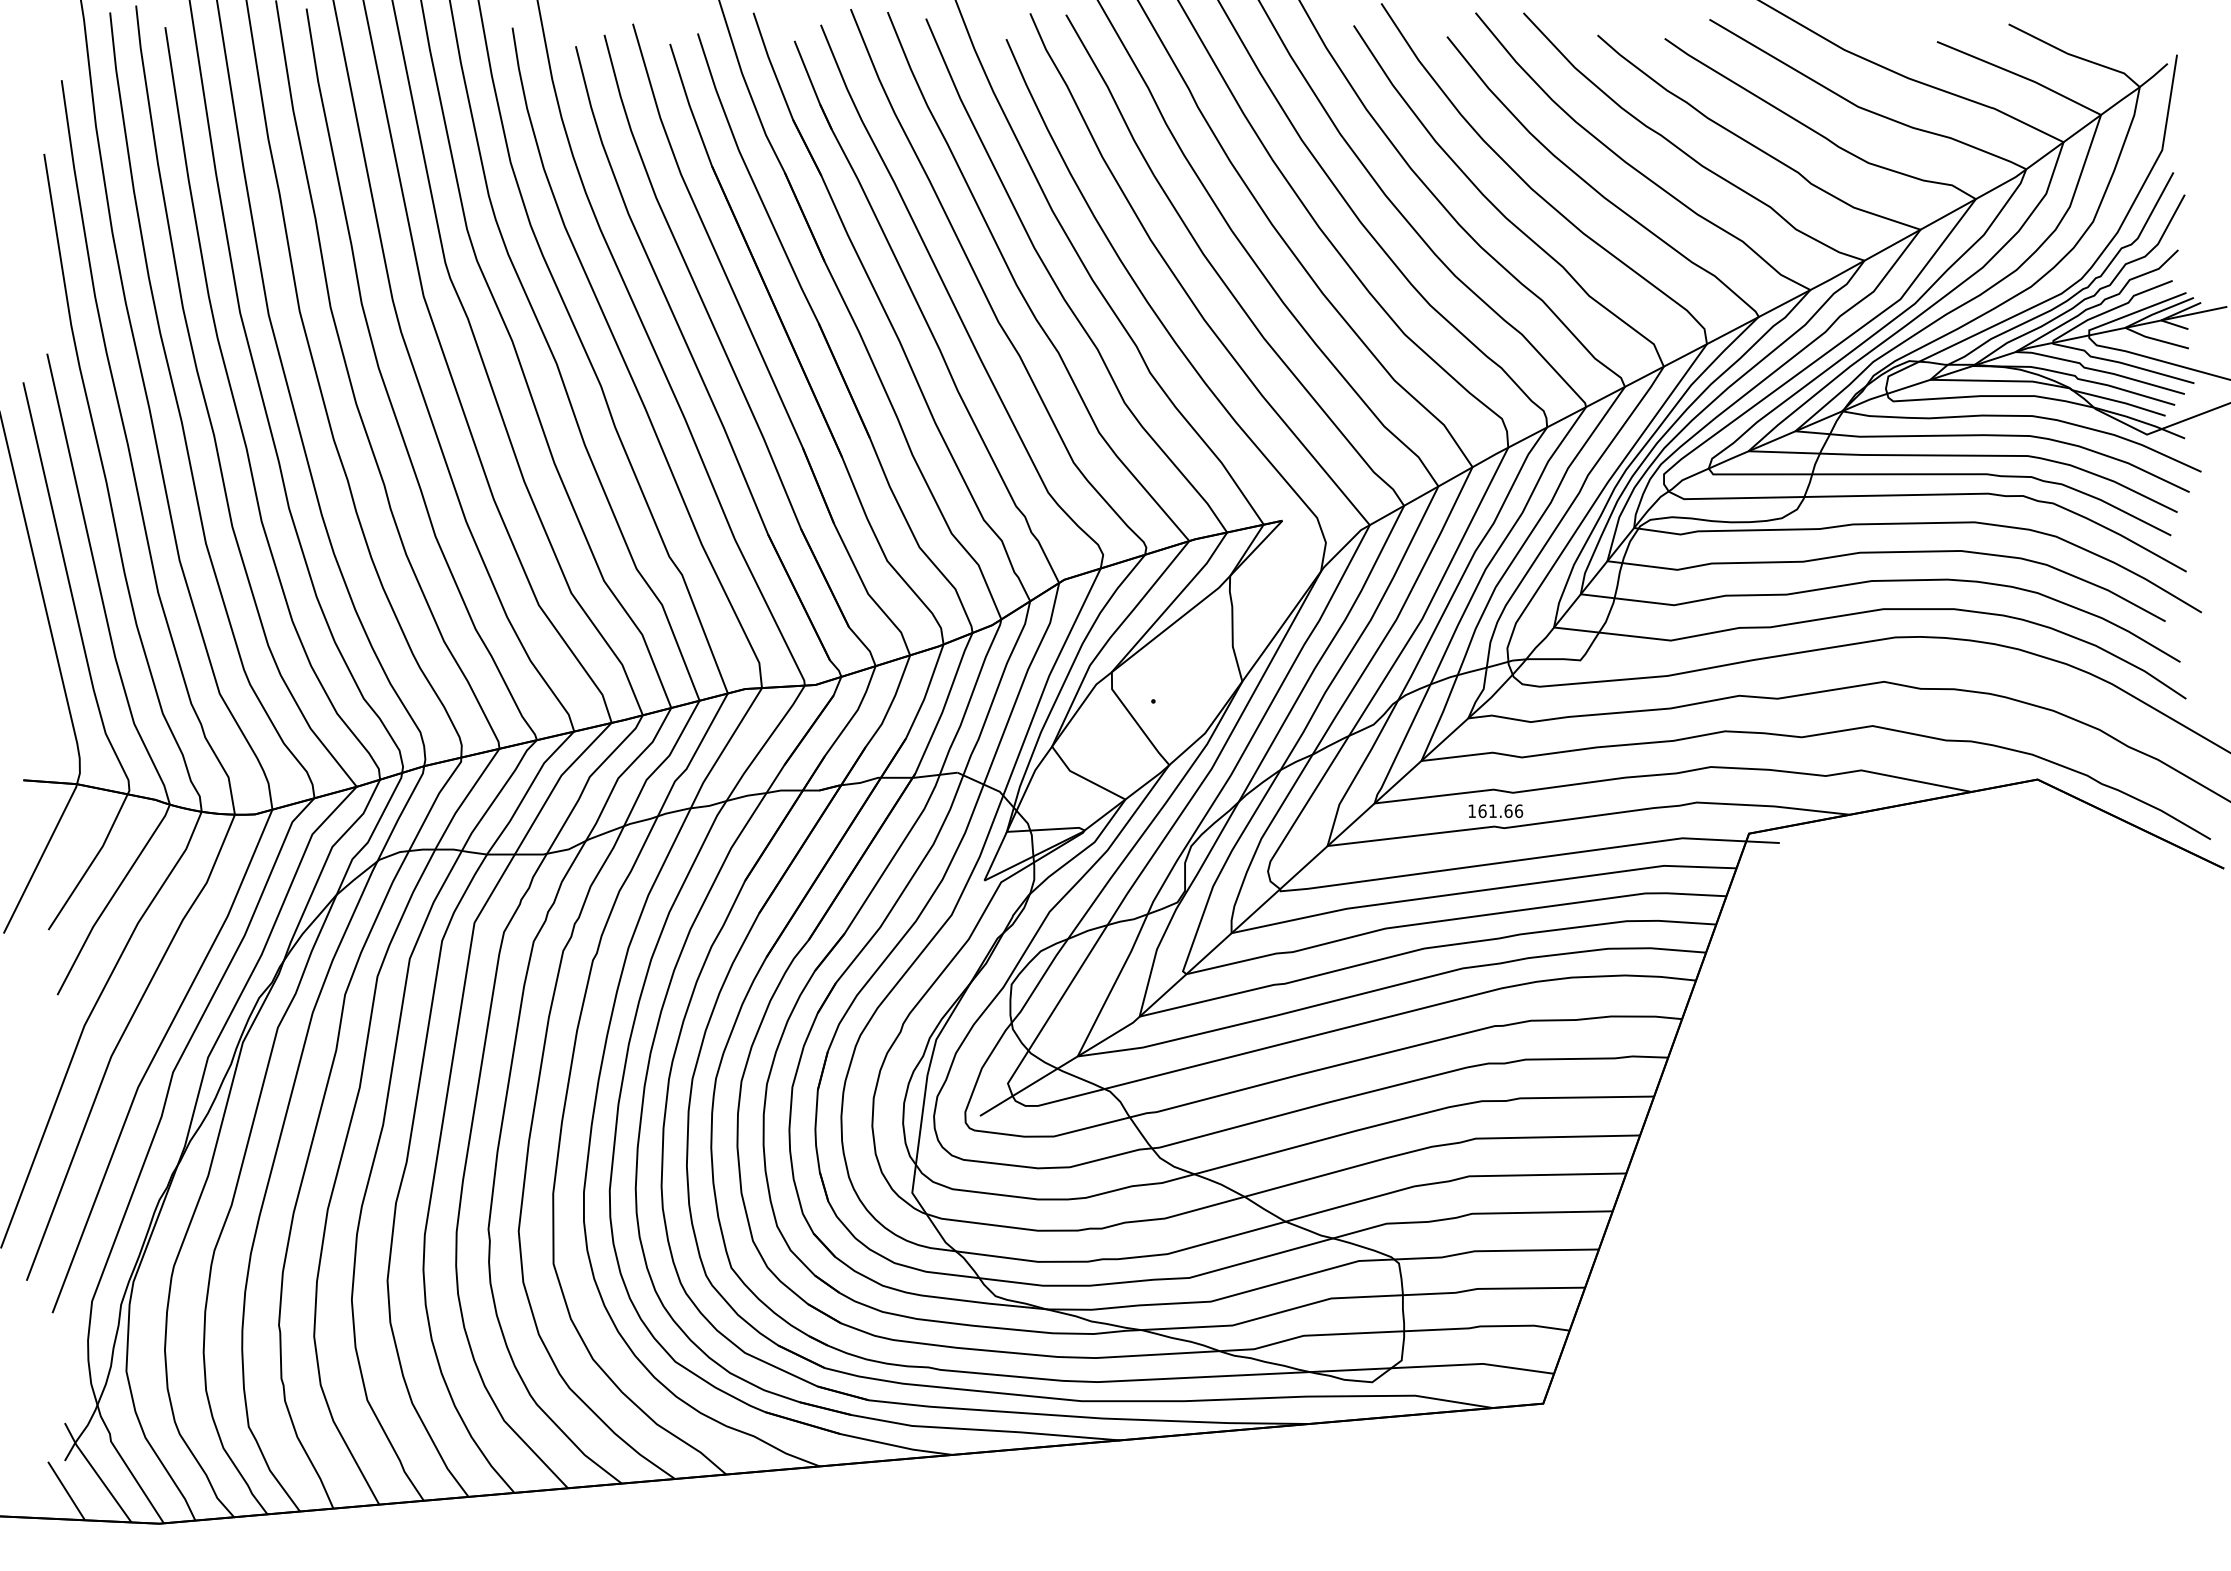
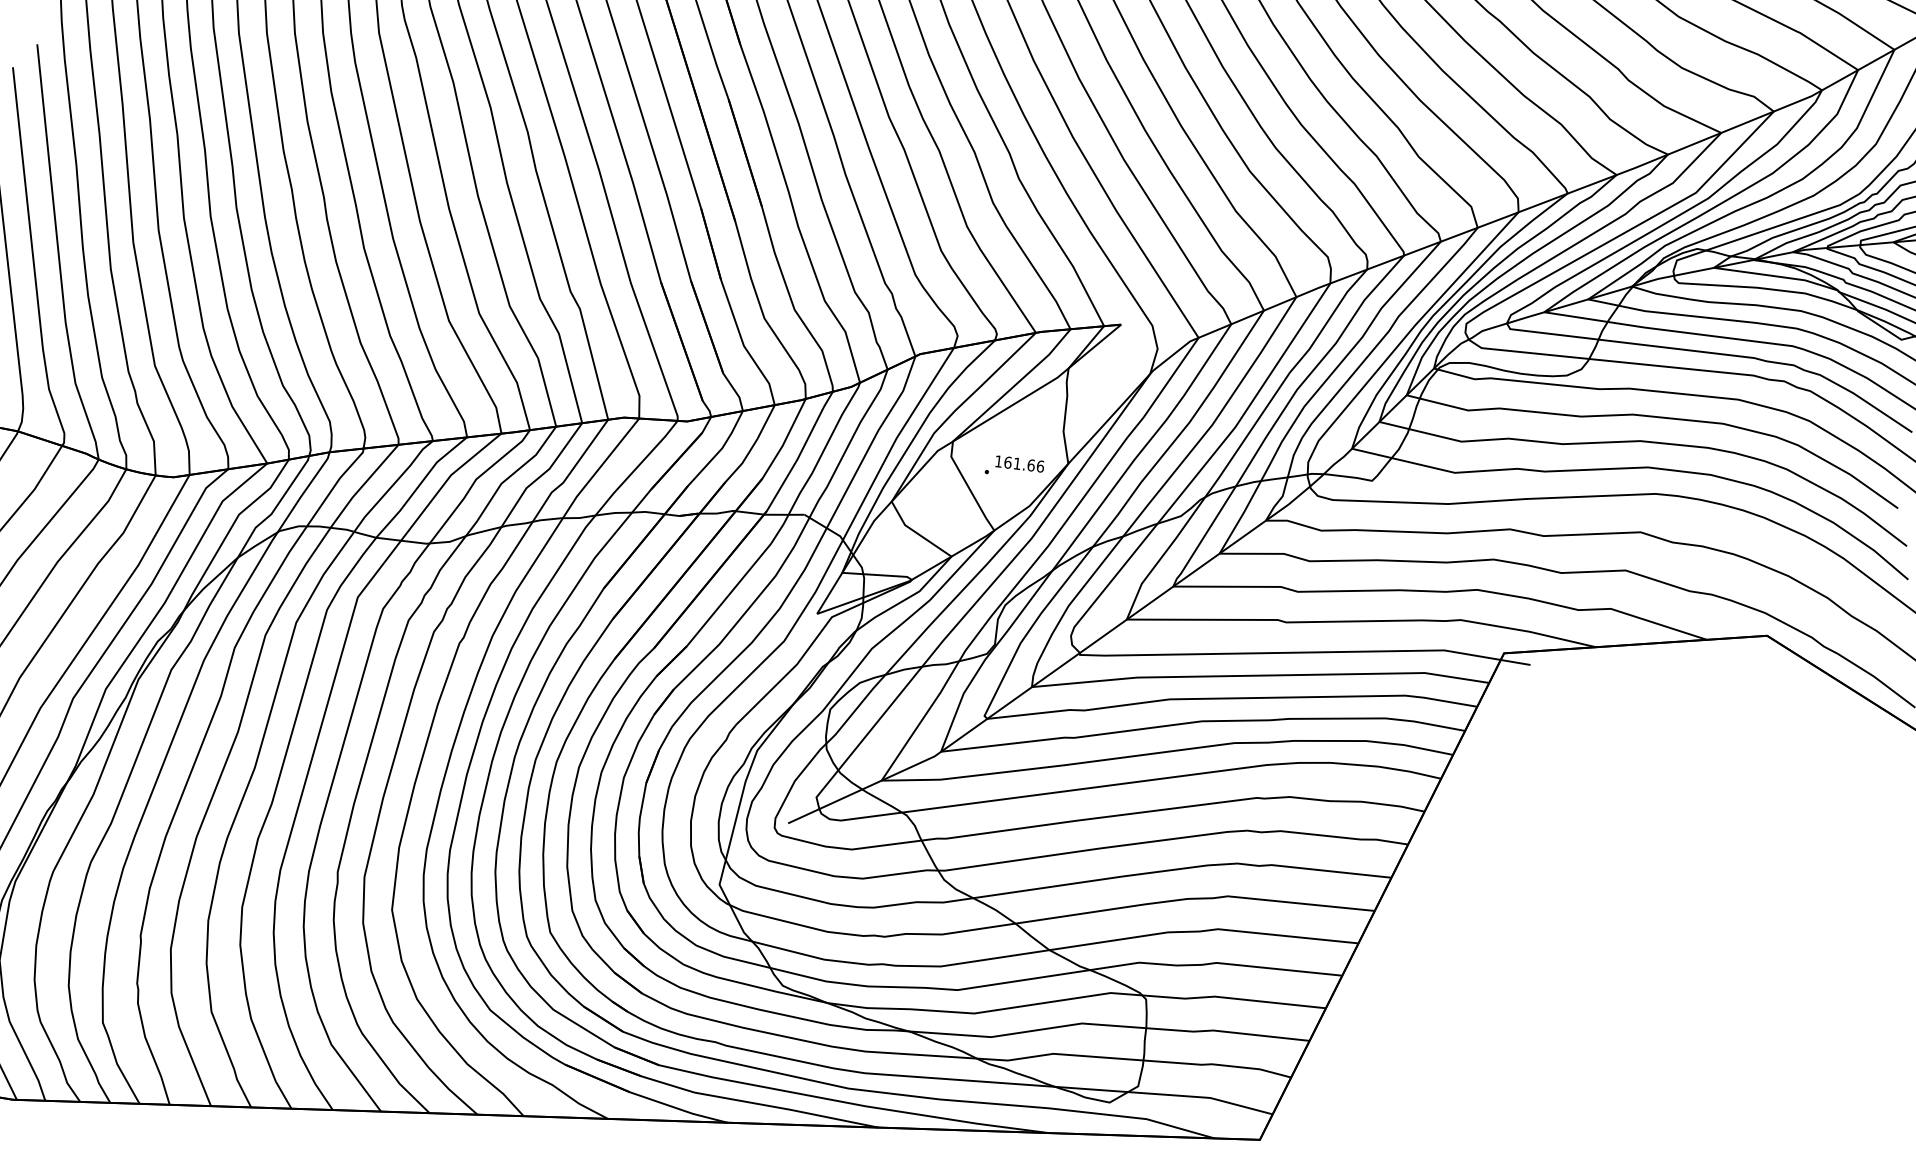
text: (1495, 810) -> (1019, 463), moved

